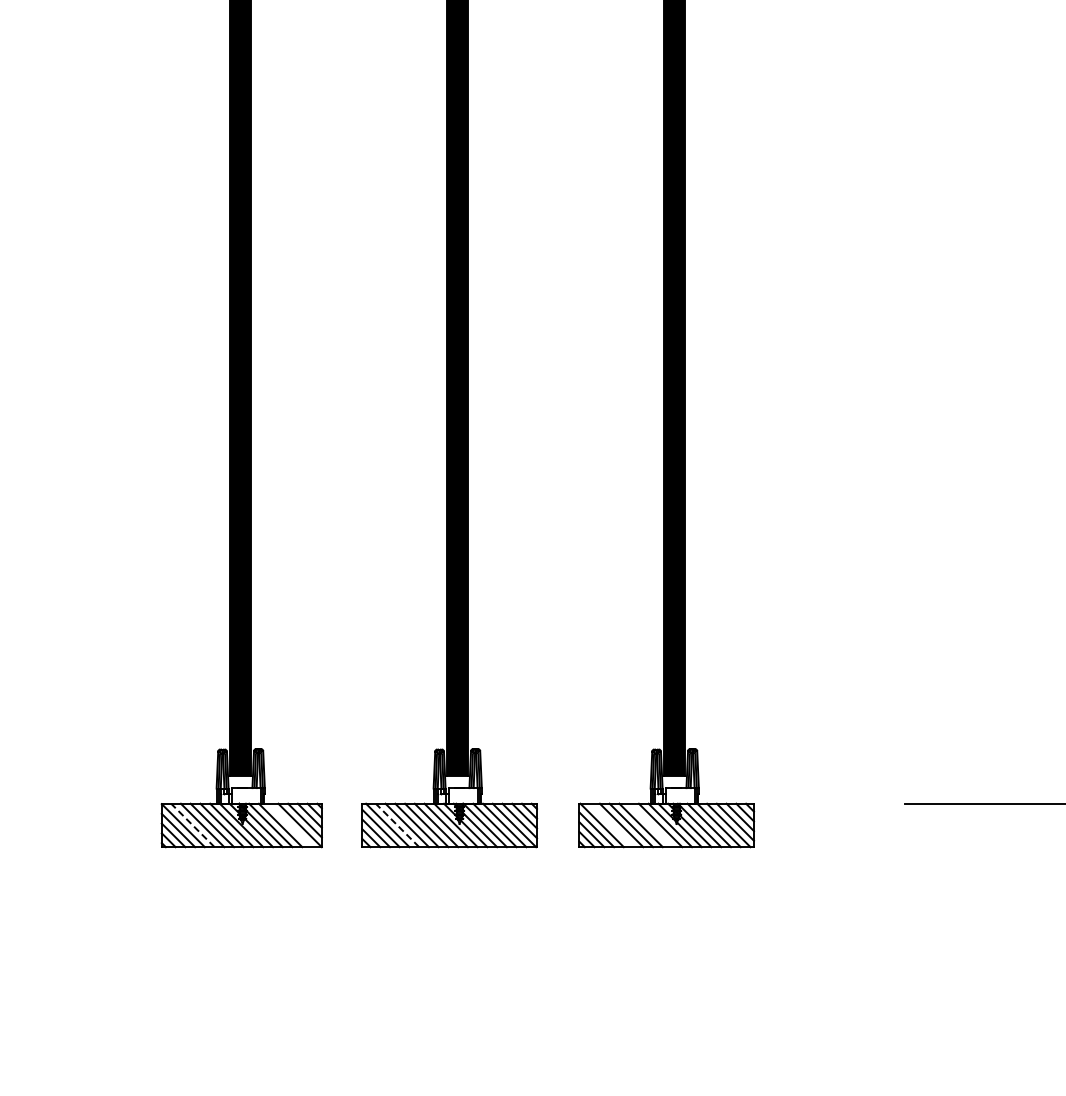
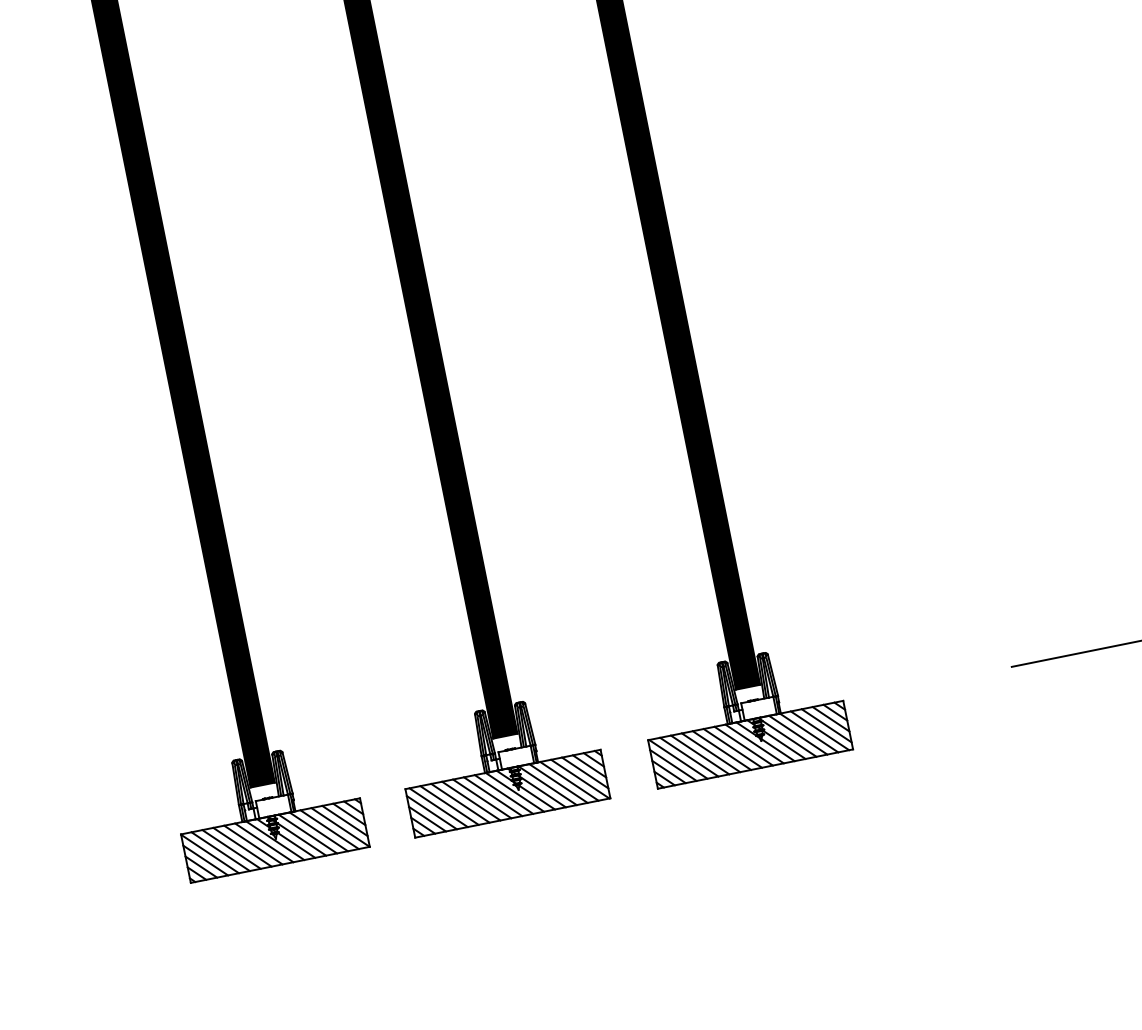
line: (192, 825) -> (220, 851), dashed -> solid
line: (290, 825) -> (329, 829), added
line: (397, 825) -> (449, 805), dashed -> solid
line: (611, 825) -> (688, 757), added
line: (650, 825) -> (732, 748), added

